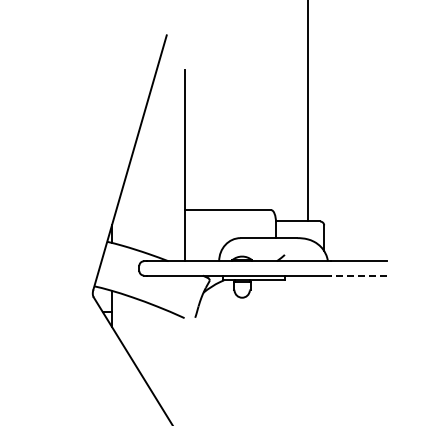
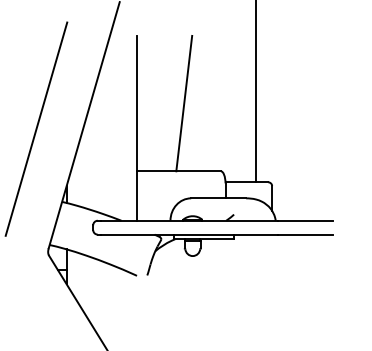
line: (233, 140) -> (184, 103), added
line: (80, 166) -> (36, 129), added
line: (358, 275) -> (305, 234), dashed -> solid

